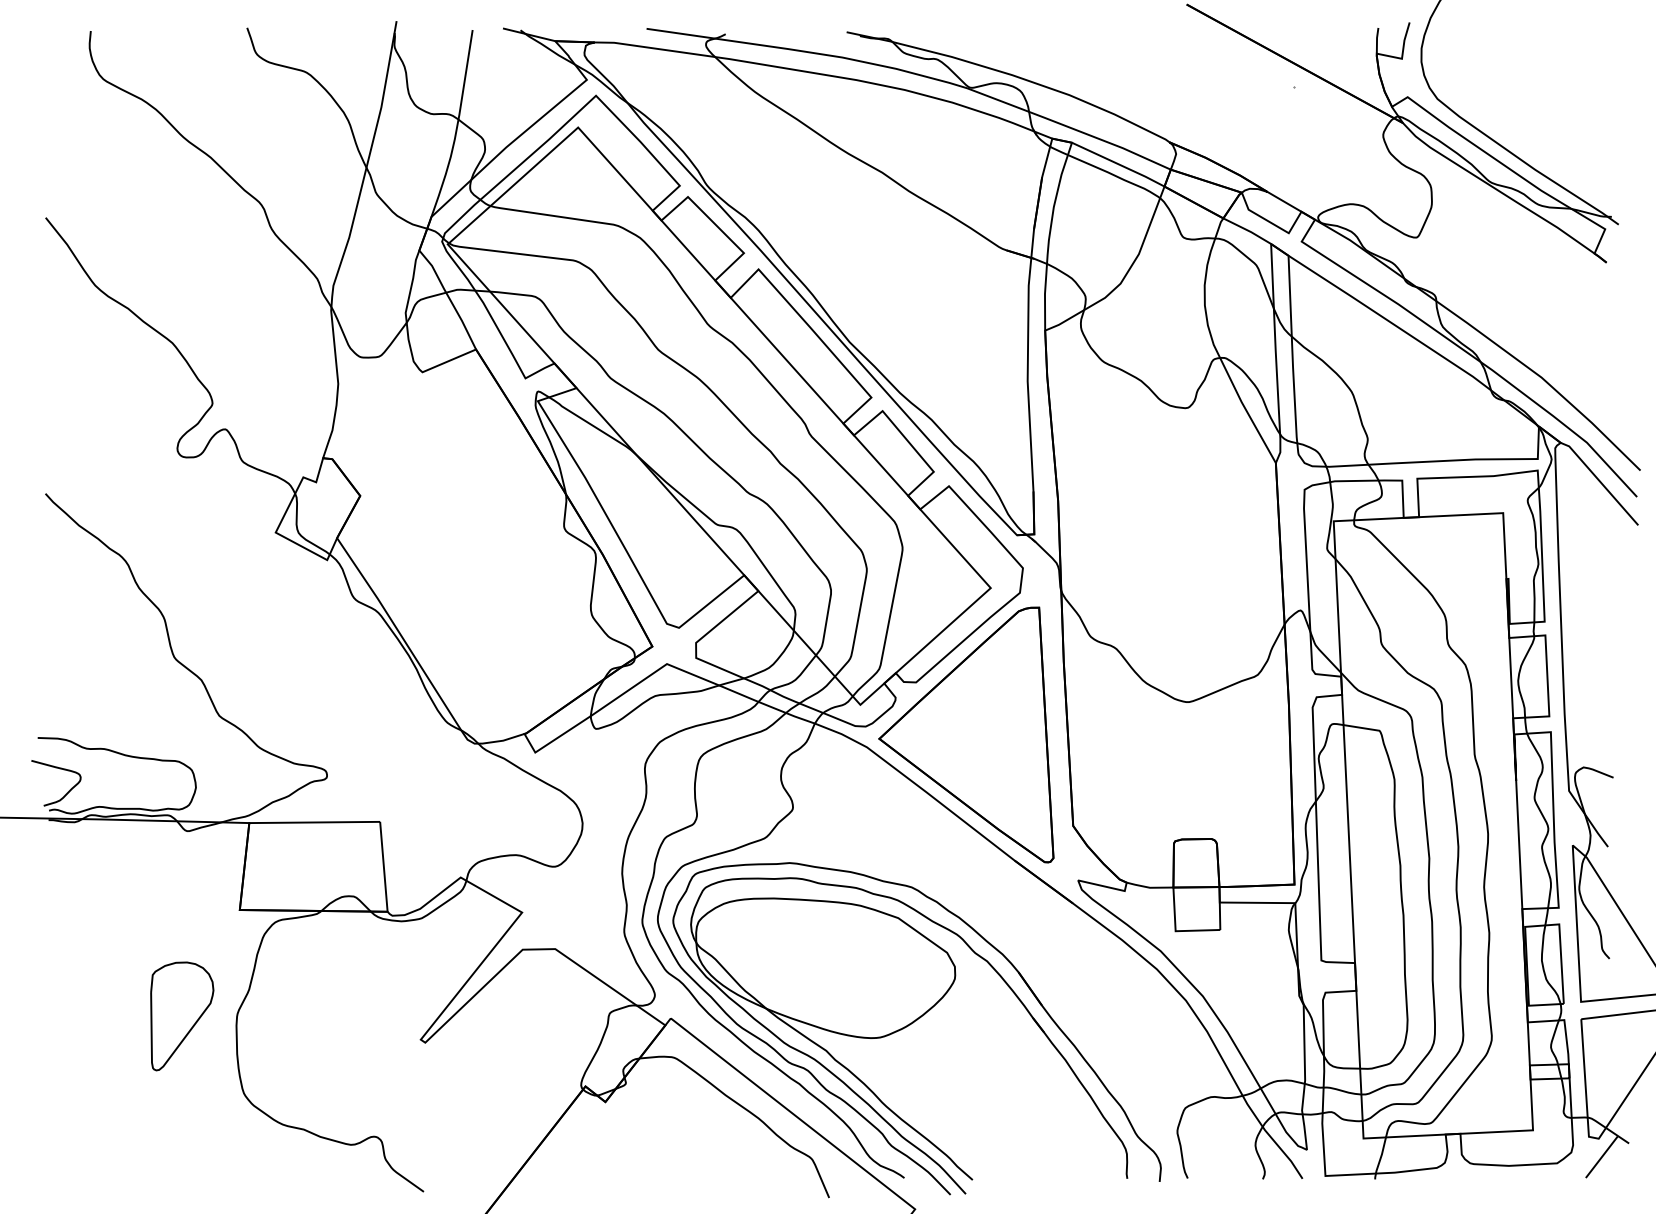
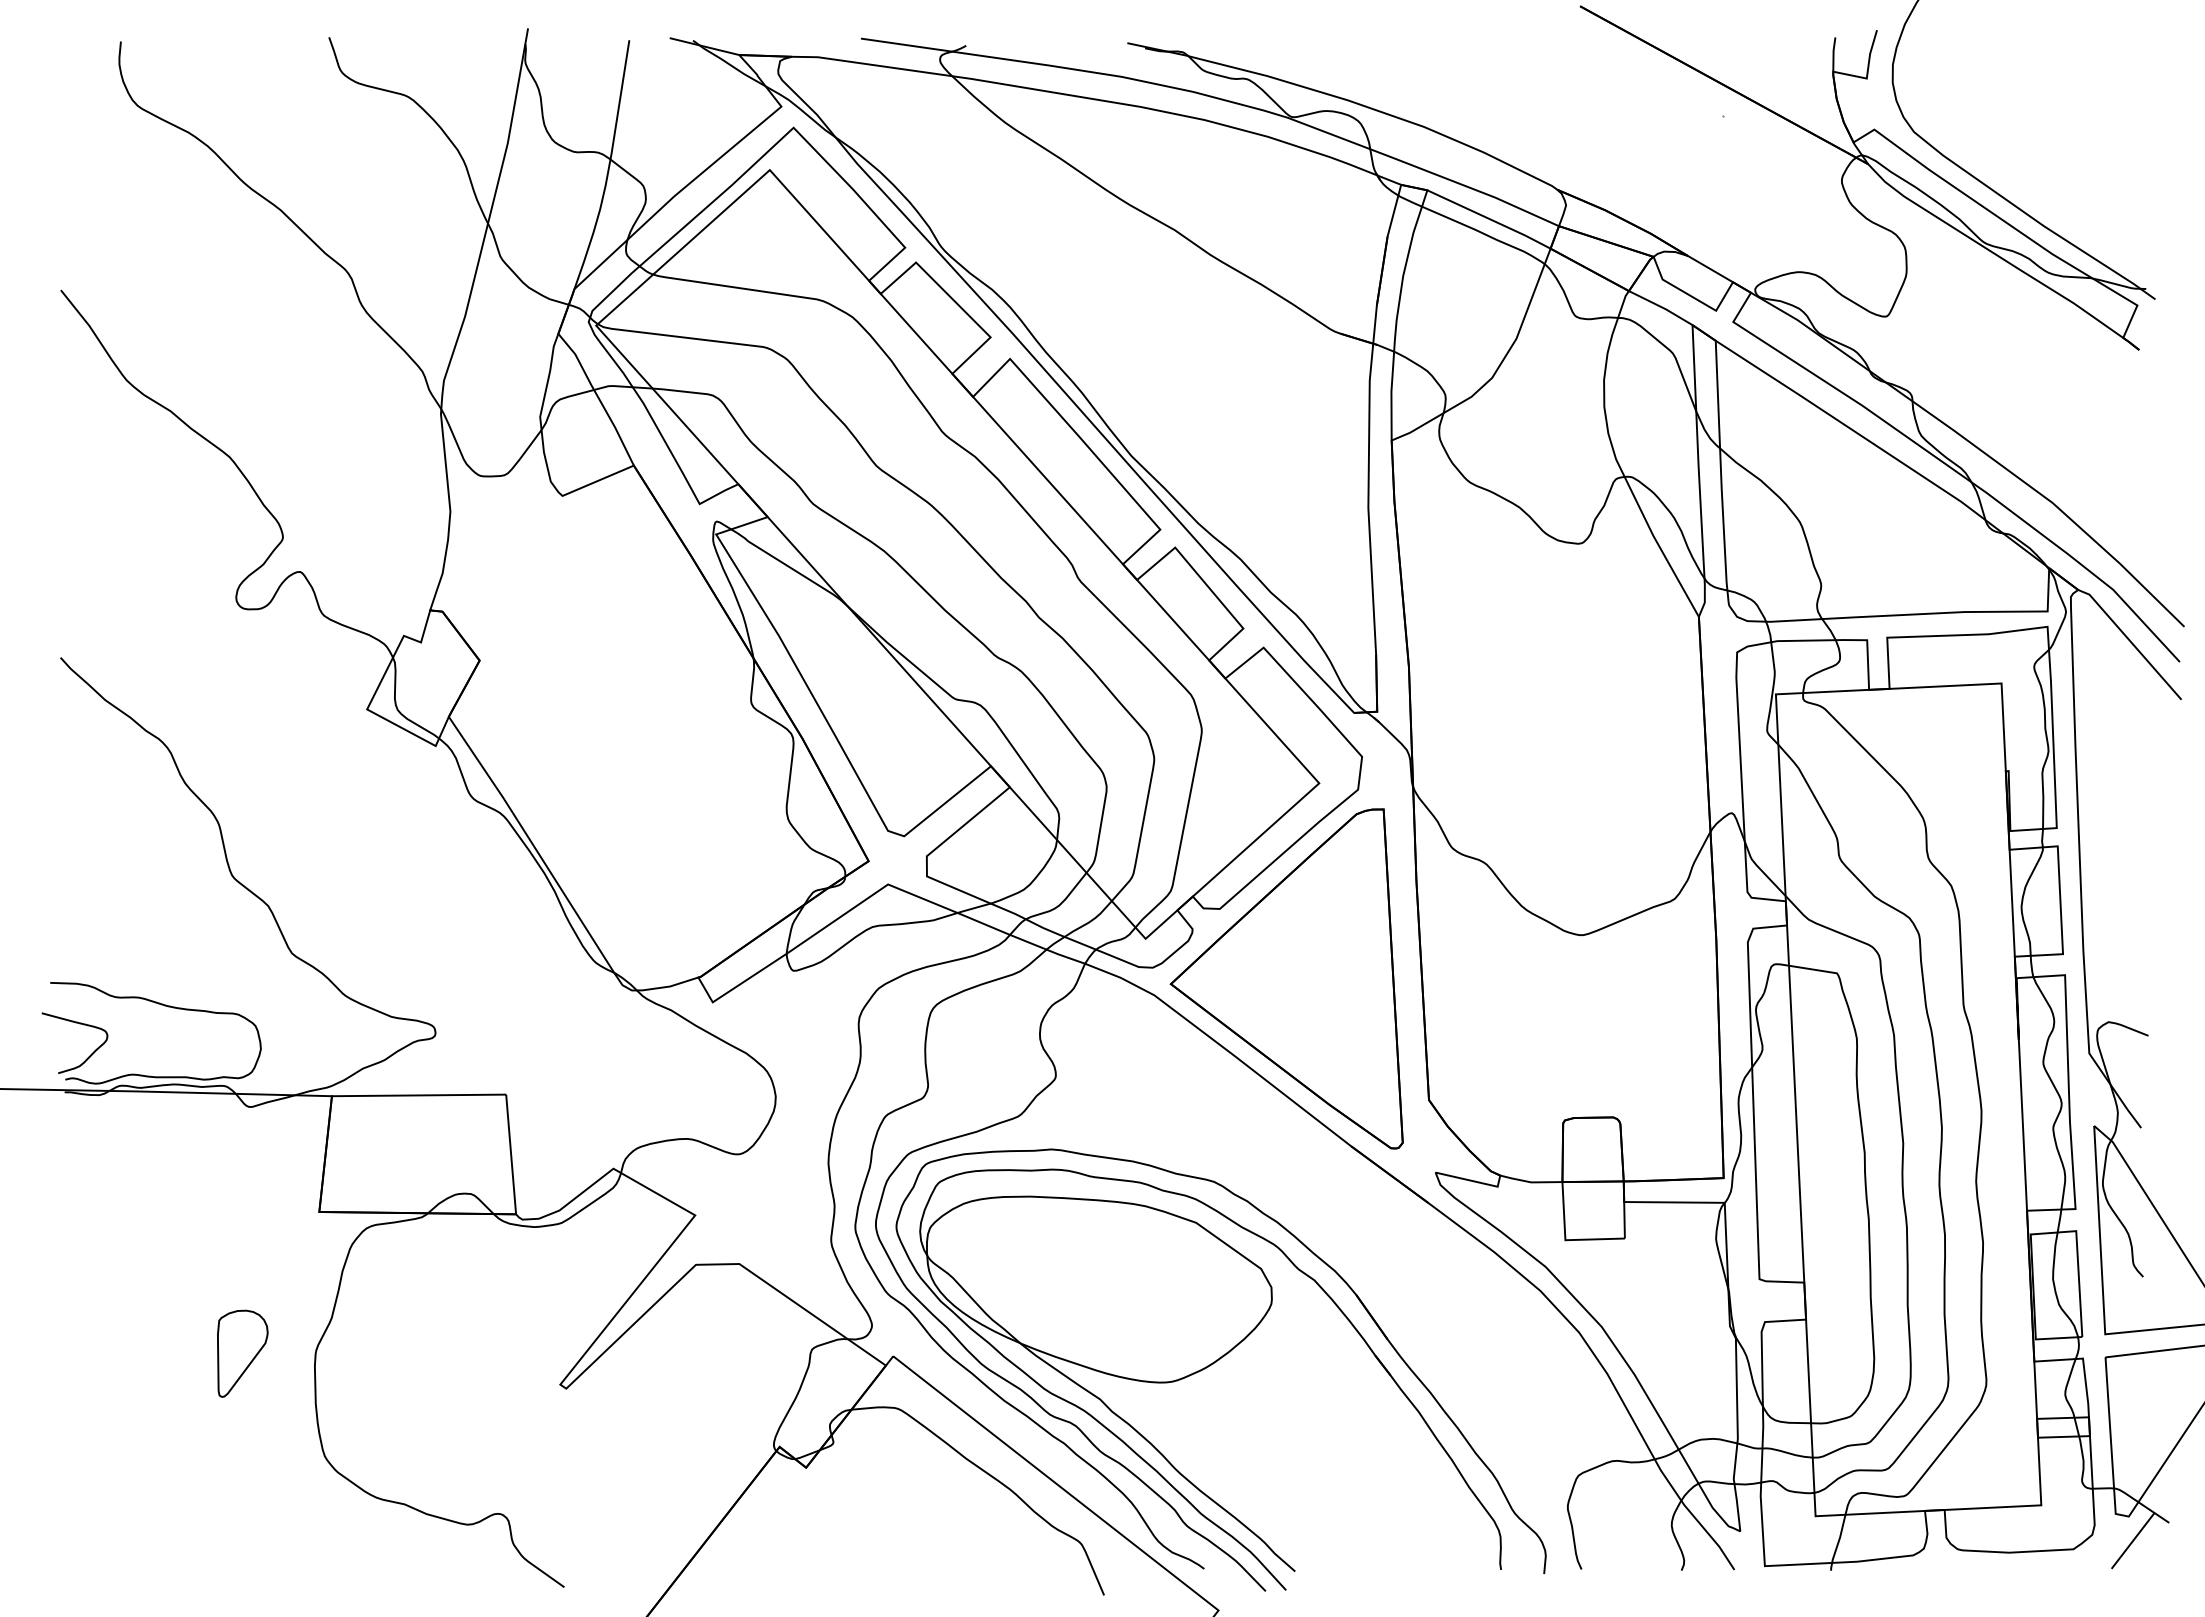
part: (182, 1016) -> (242, 1353), size x0.6

